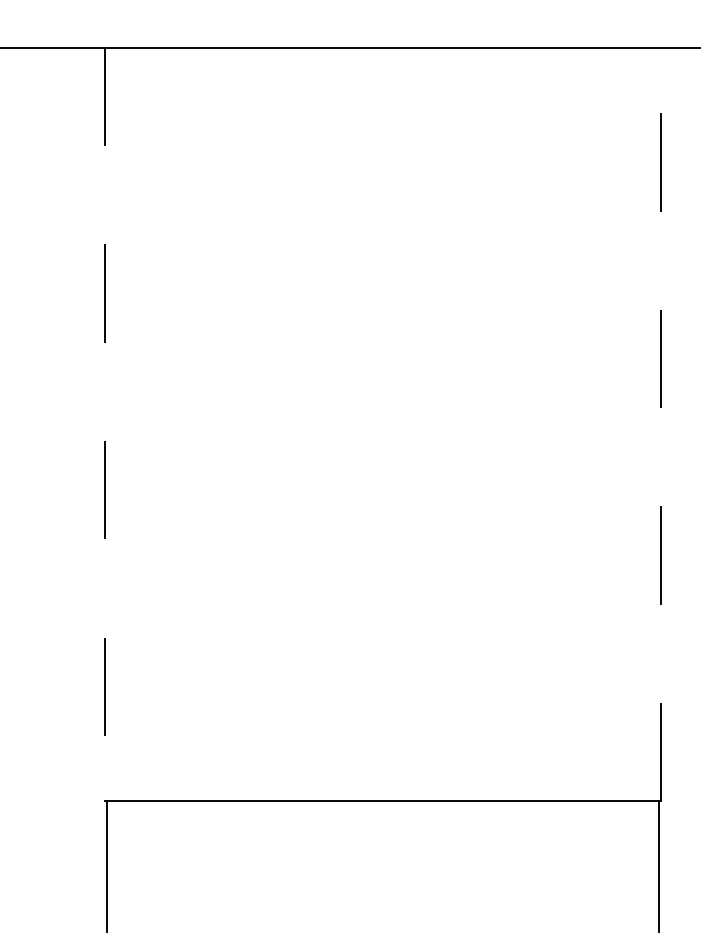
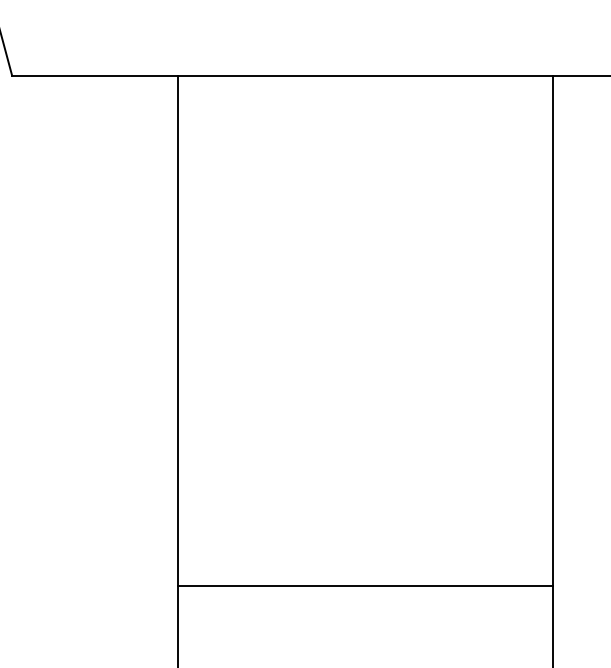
line: (105, 424) -> (177, 330), dashed -> solid
line: (660, 424) -> (553, 330), dashed -> solid

